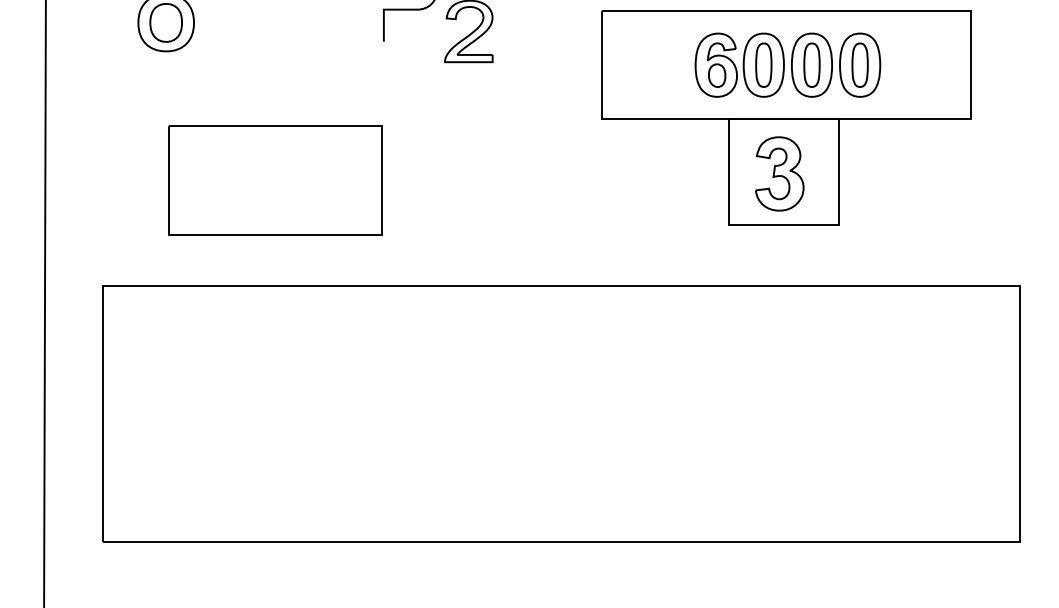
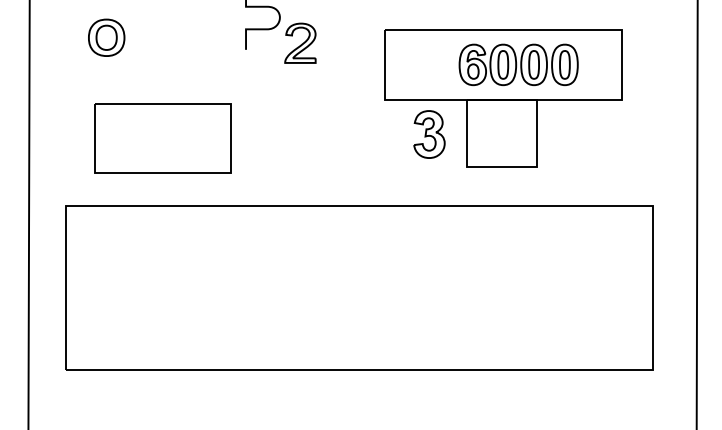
part: (787, 64) -> (518, 64), moved
part: (779, 173) -> (429, 134), moved
part: (275, 180) -> (162, 138), moved

